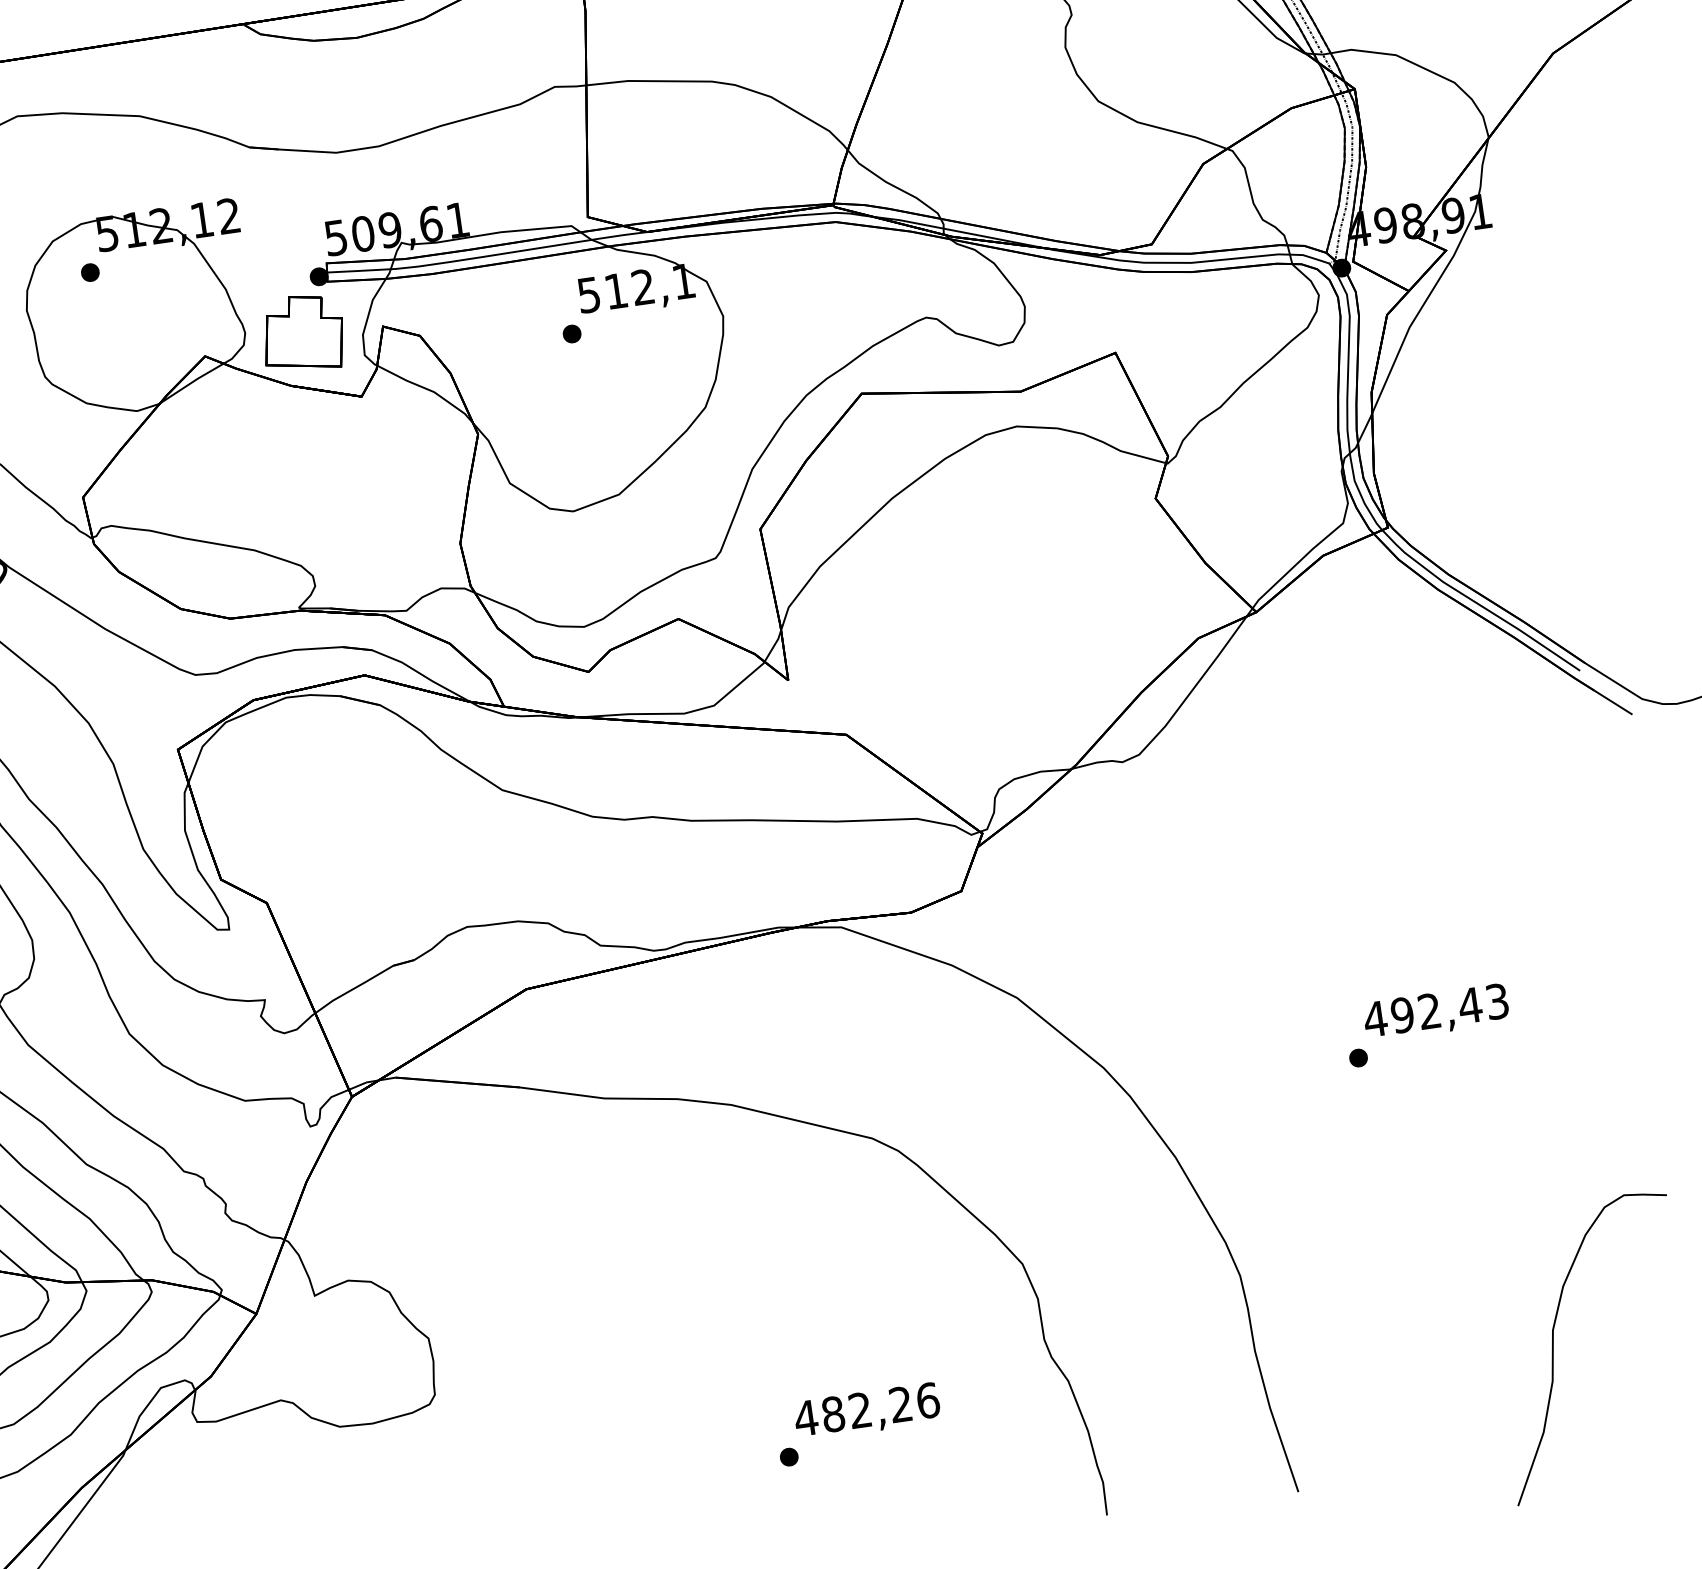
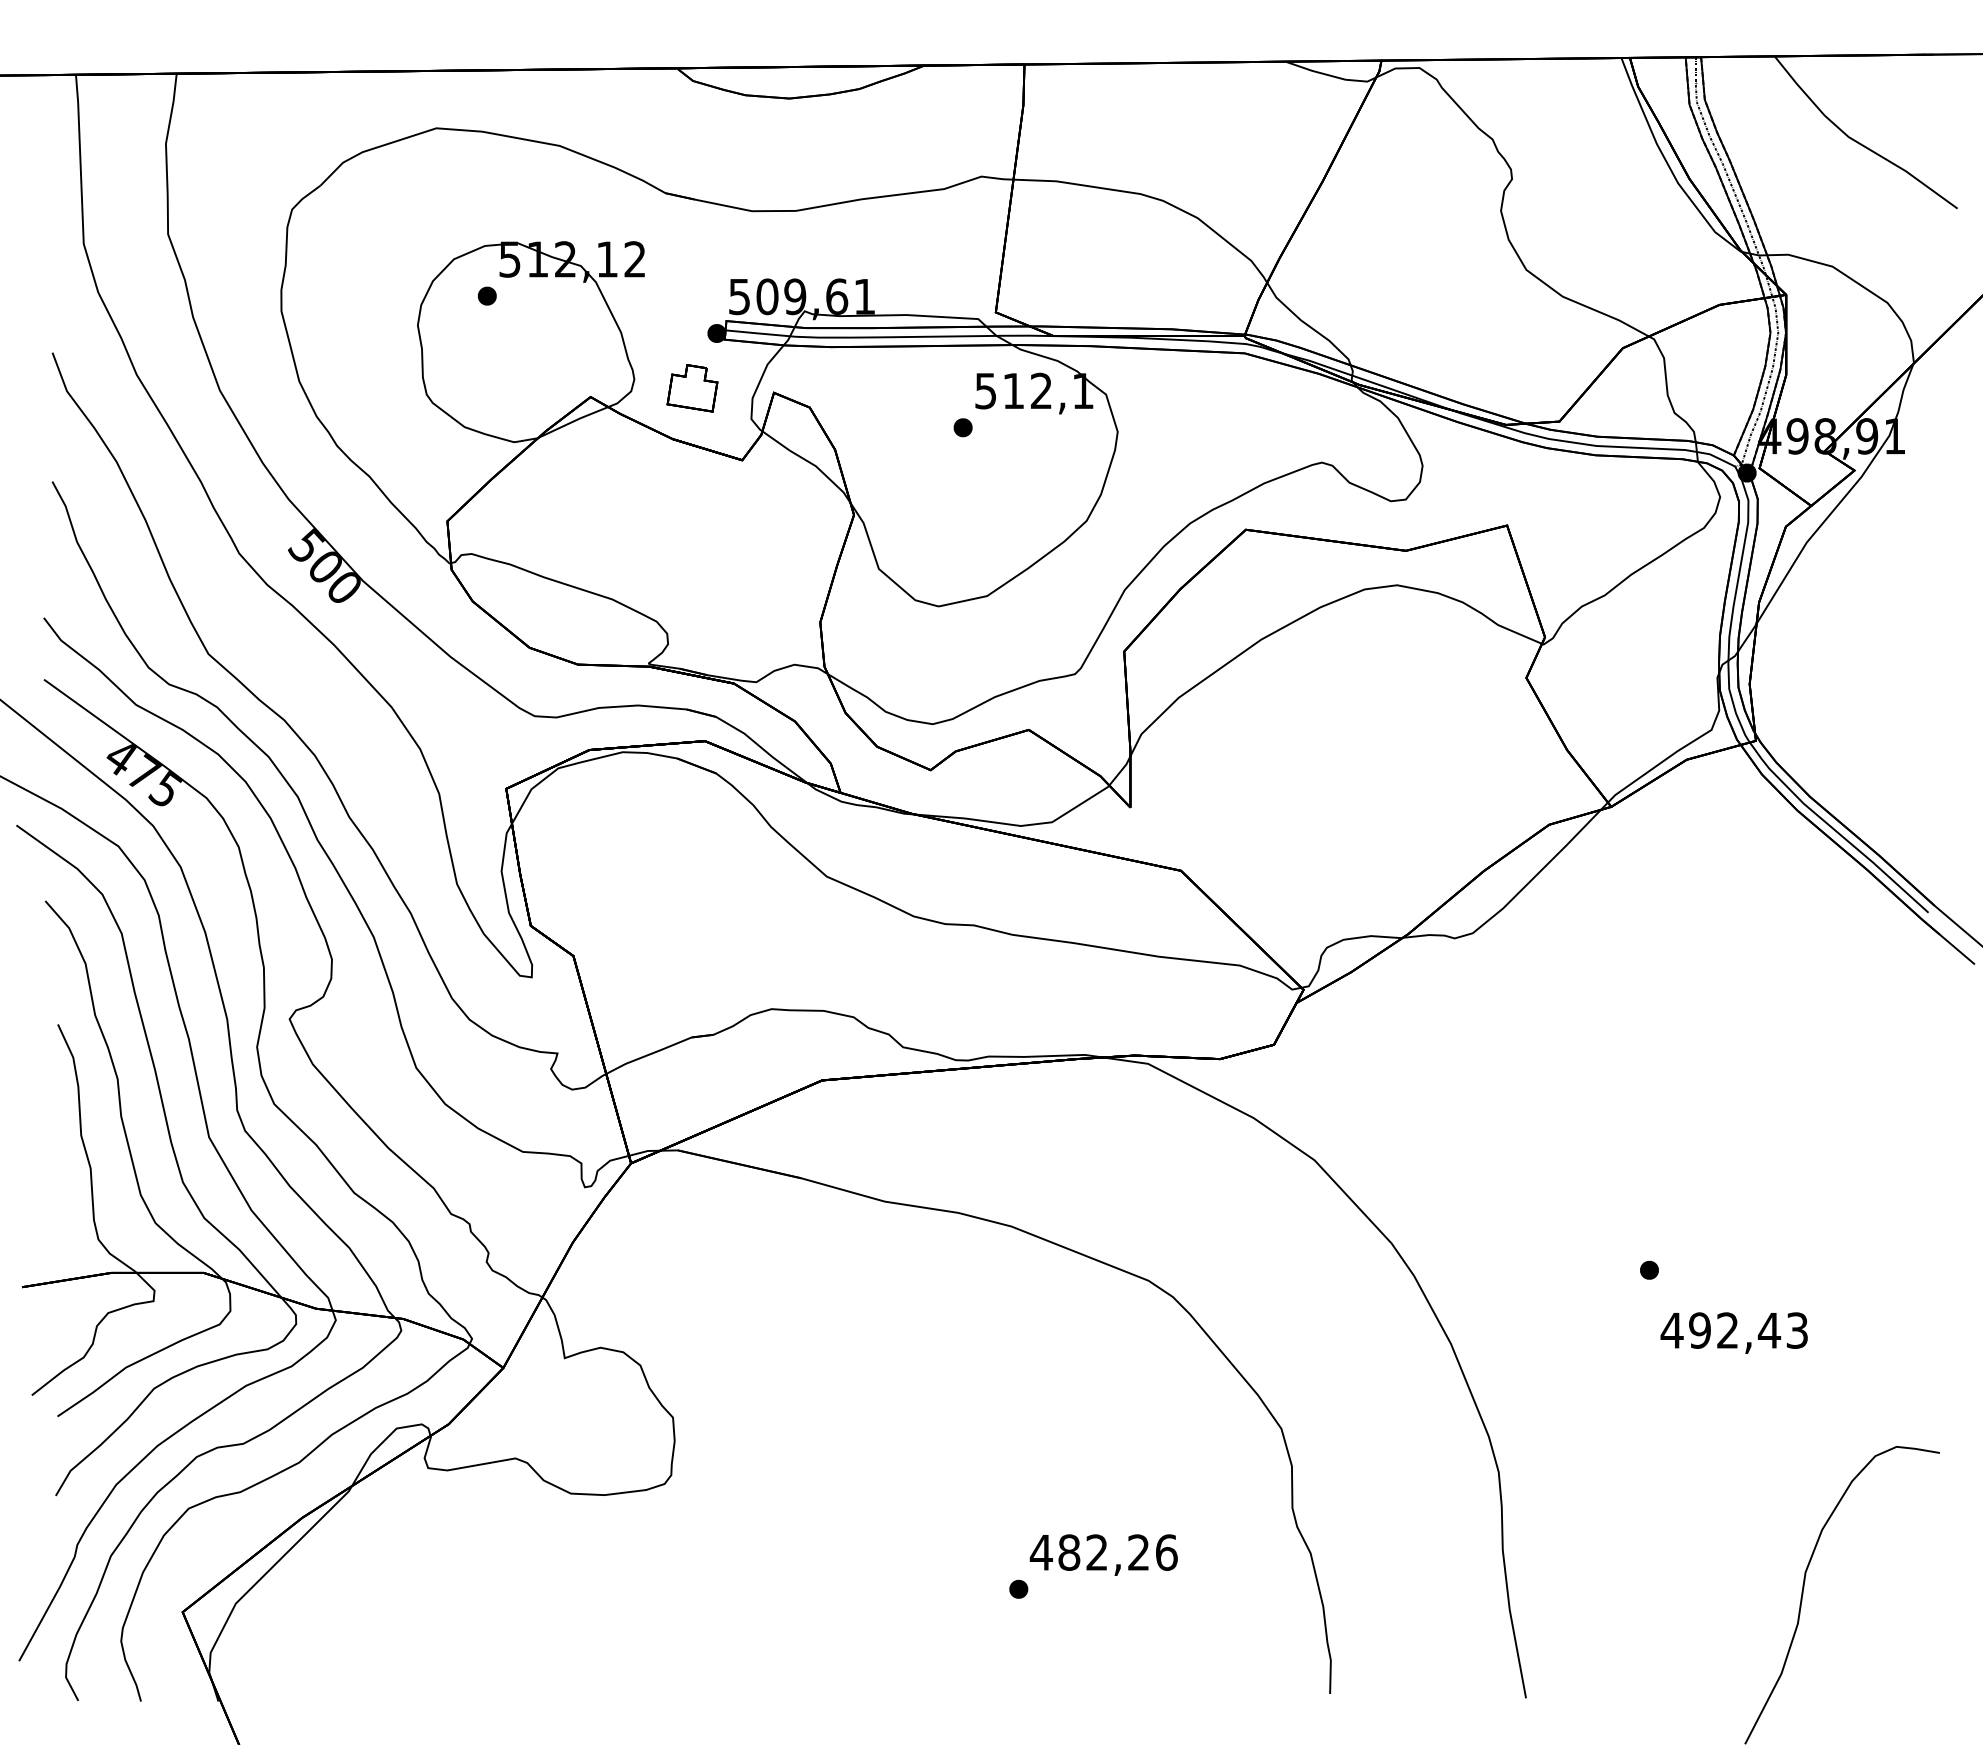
part: (303, 333) -> (692, 388), size x0.6
text: (1435, 1012) -> (1733, 1332), moved

